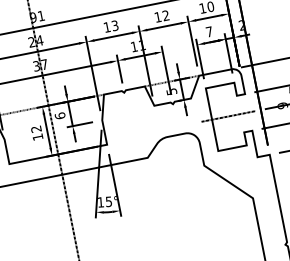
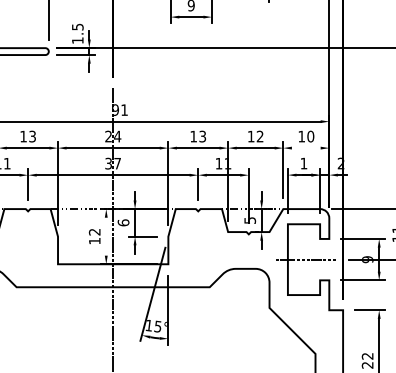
line: (208, 18) -> (305, 148), removed
text: (209, 31) -> (303, 163), 7 -> 1
line: (47, 131) -> (106, 236), removed

